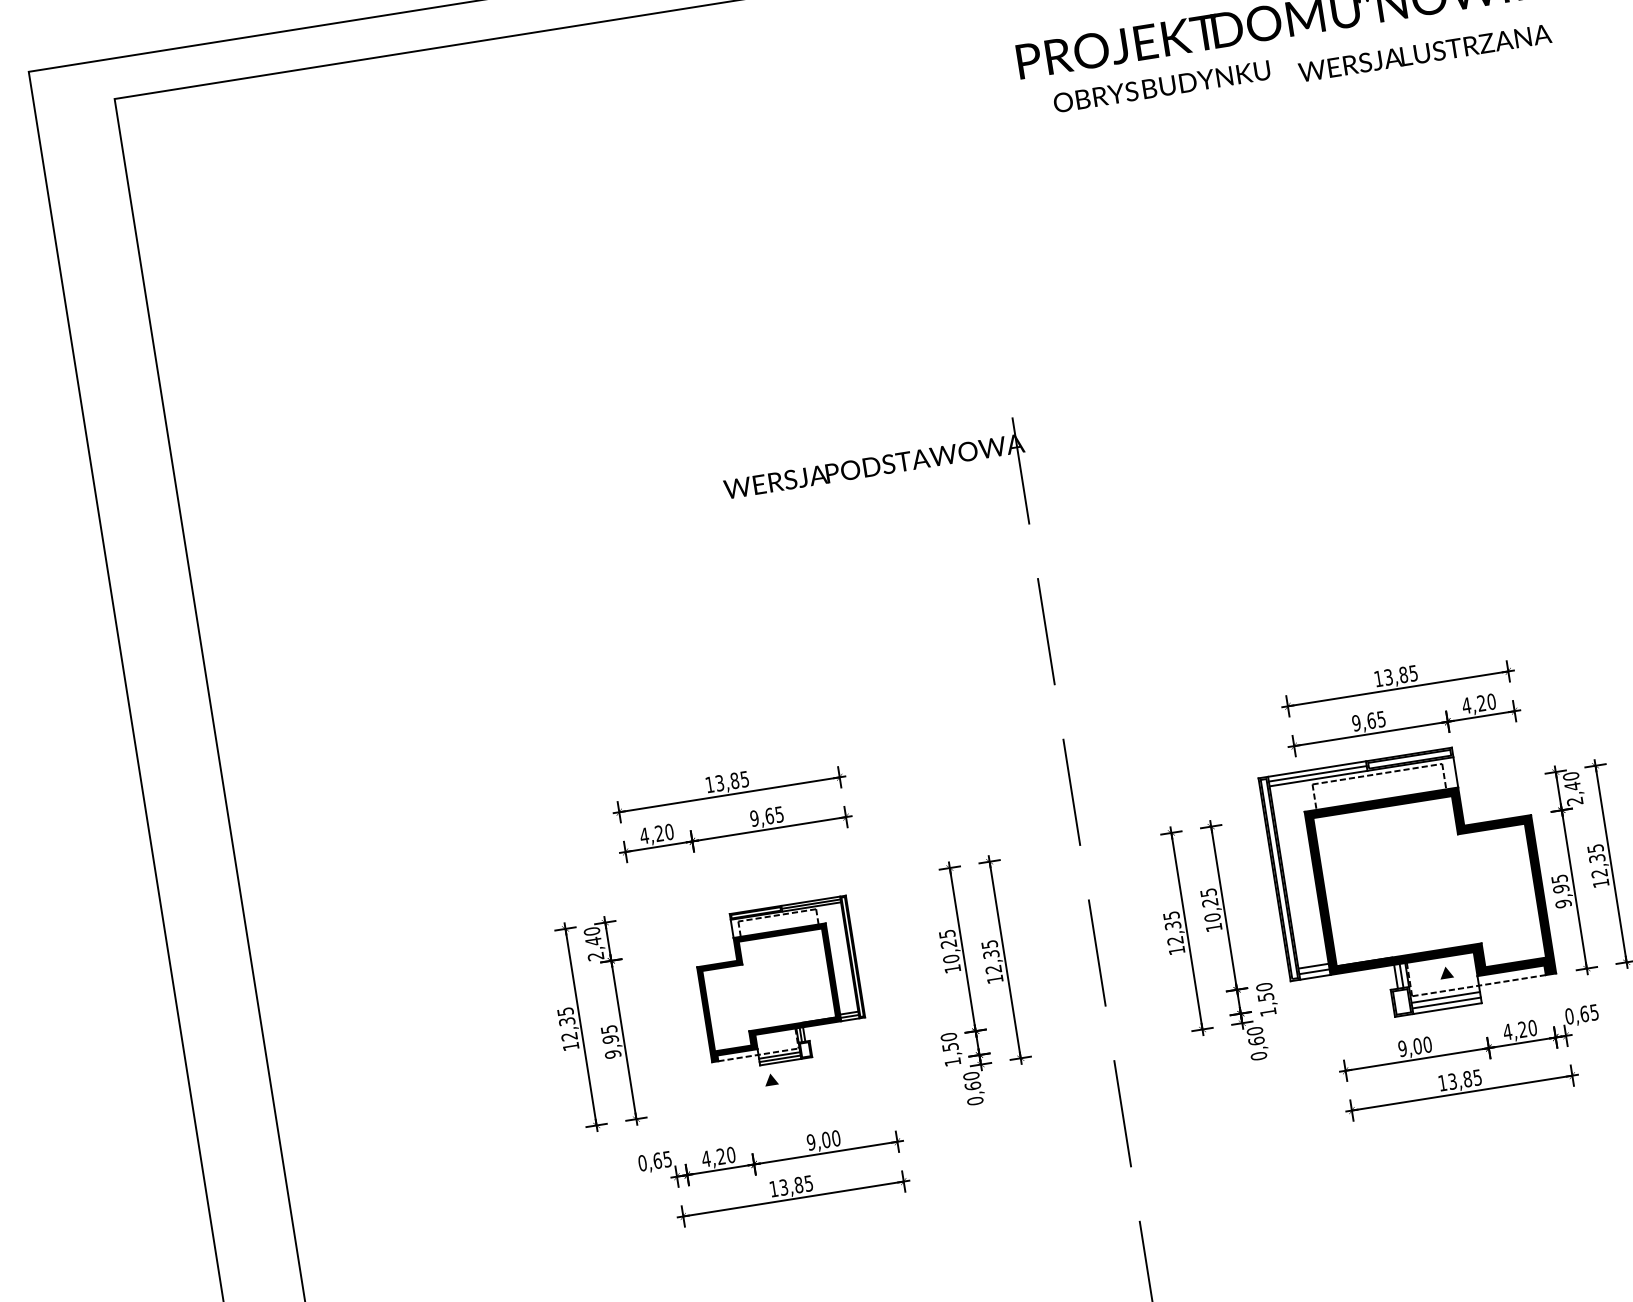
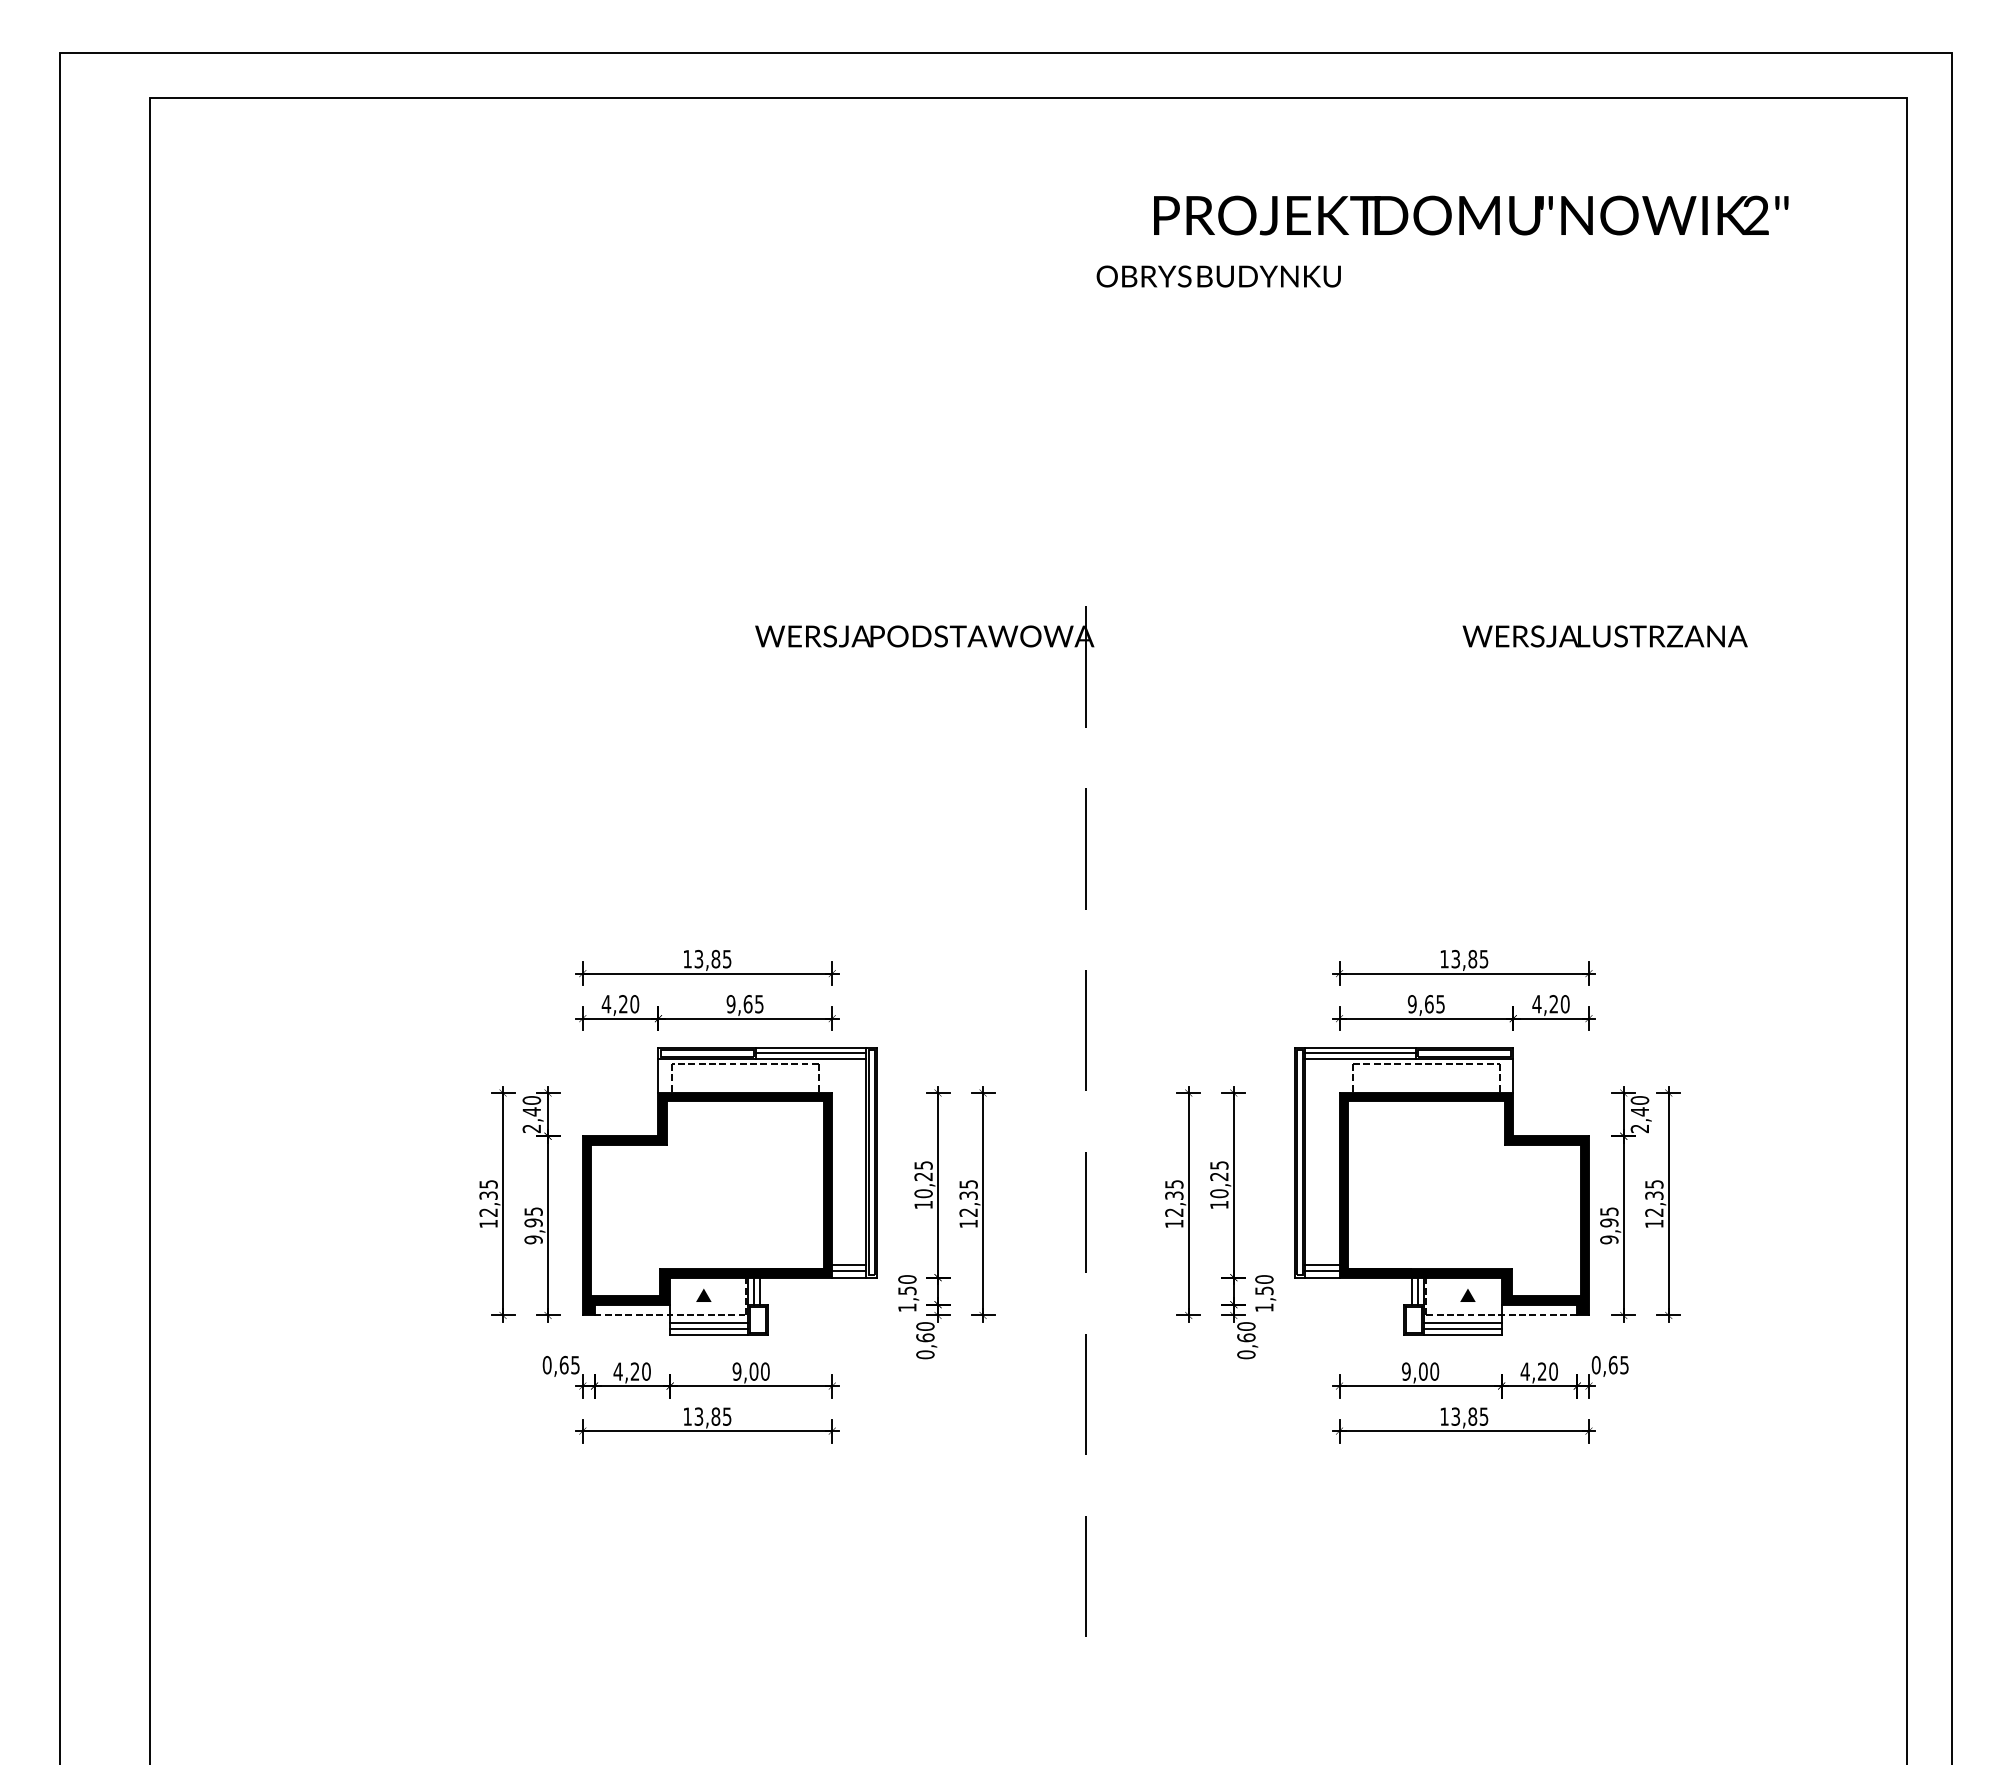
text: (1424, 53) -> (1604, 636), moved
text: (1161, 86) -> (1218, 276), moved
part: (779, 984) -> (729, 1191), size x1.67

